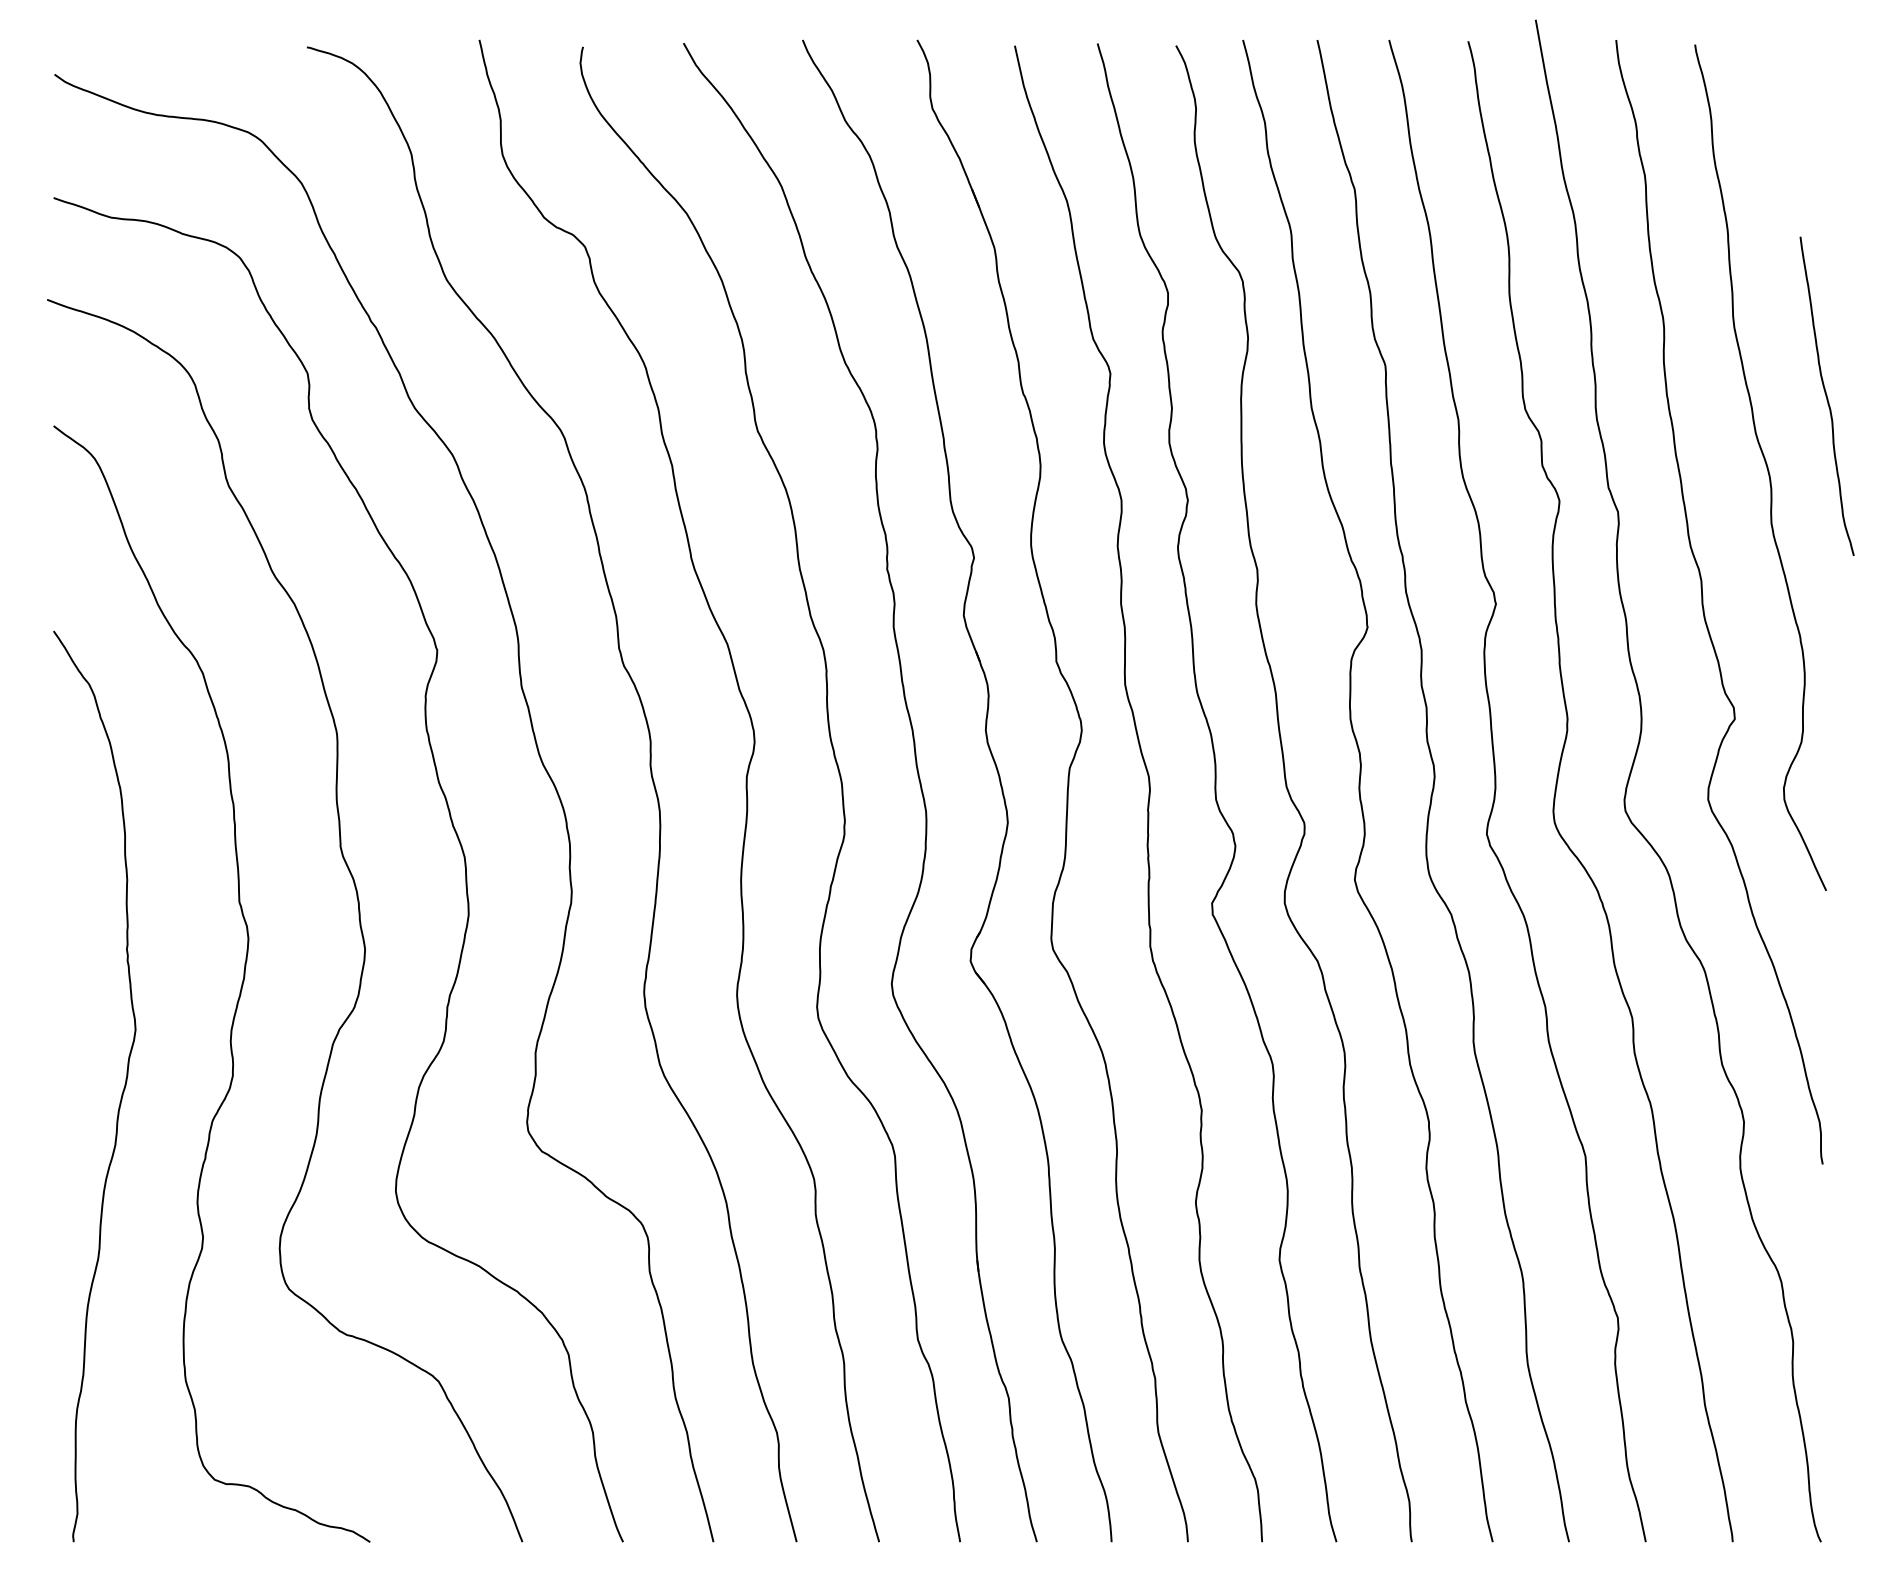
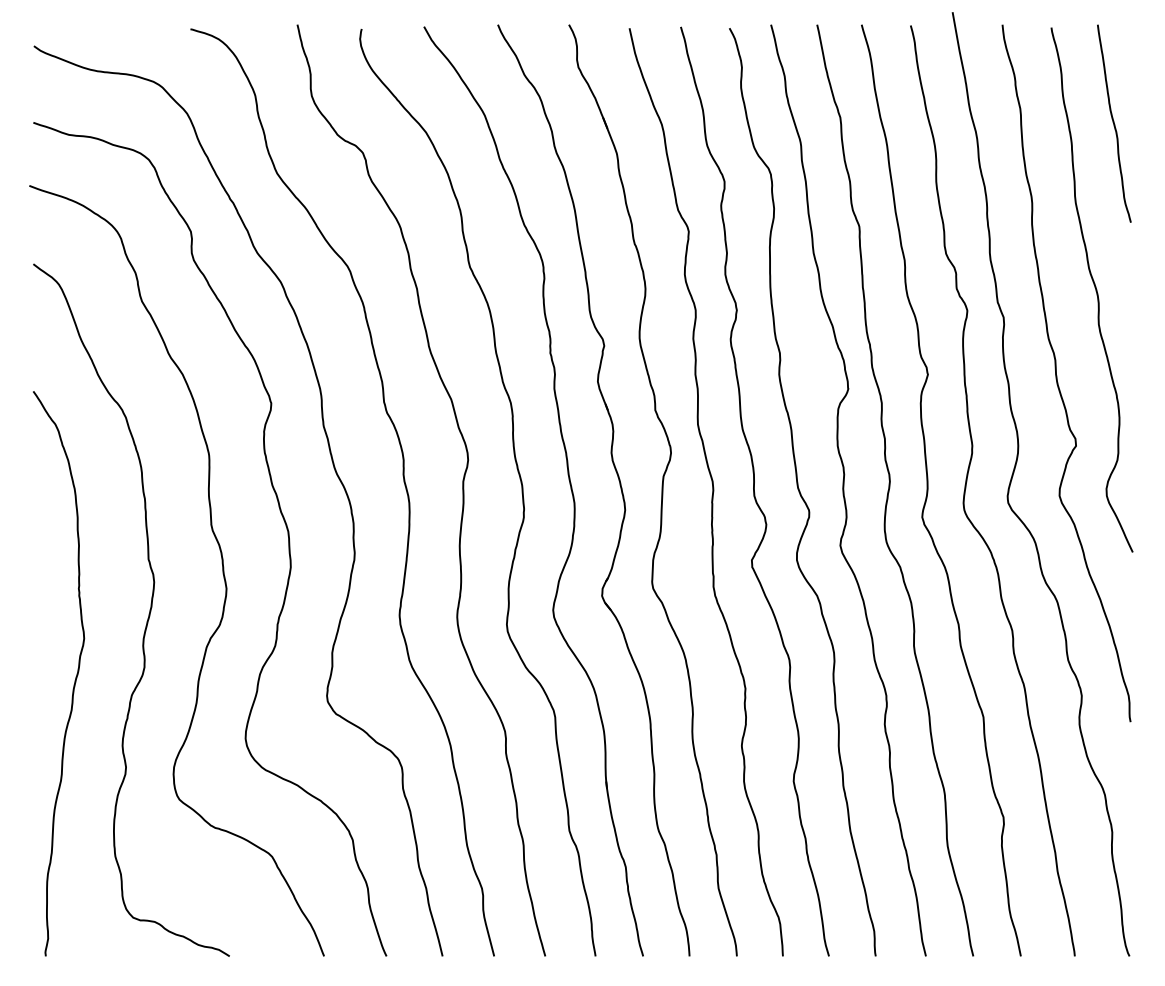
curve: (1827, 395) -> (1114, 123), moved

